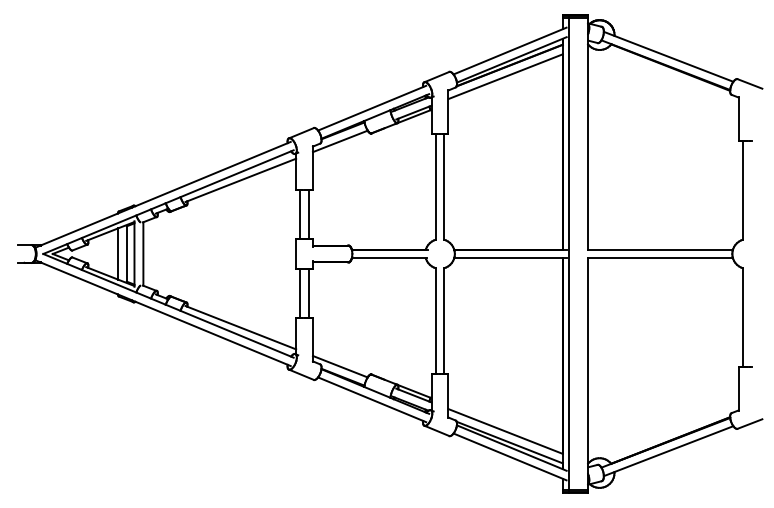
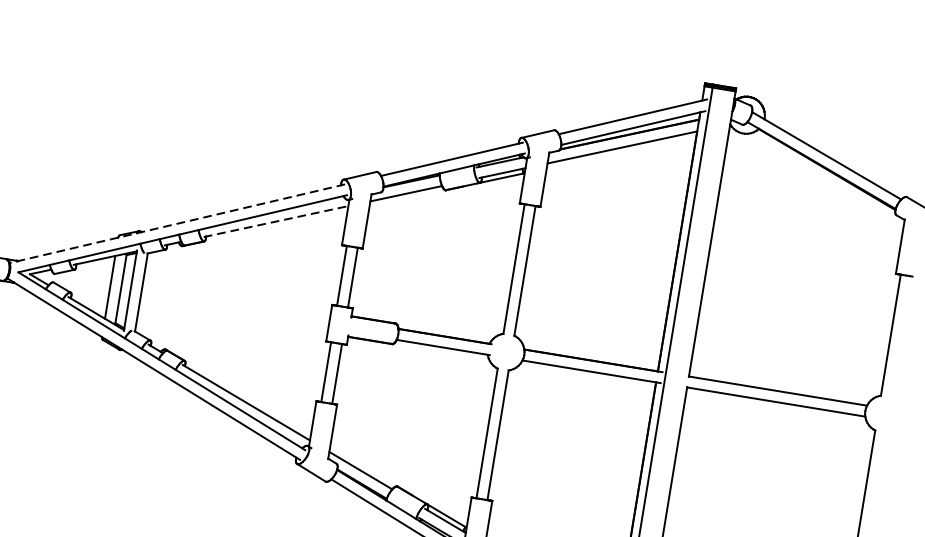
line: (241, 180) -> (276, 221), solid -> dashed
line: (162, 195) -> (176, 224), solid -> dashed

